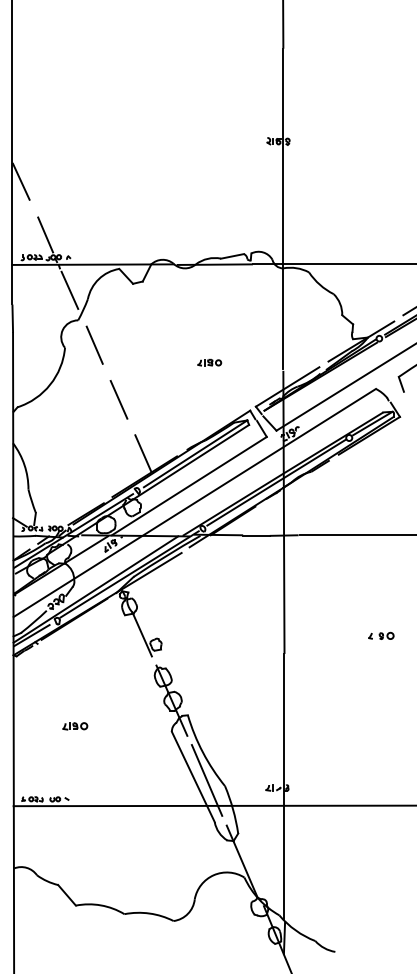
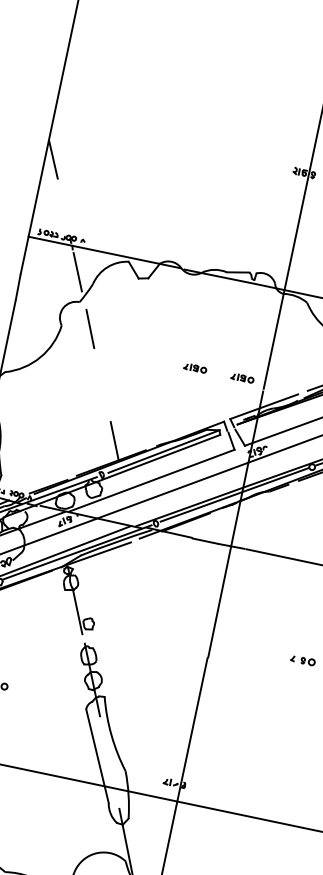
line: (45, 234) -> (65, 214), removed
part: (259, 362) -> (242, 378), added
line: (118, 399) -> (101, 384), removed
line: (206, 780) -> (109, 762), removed

